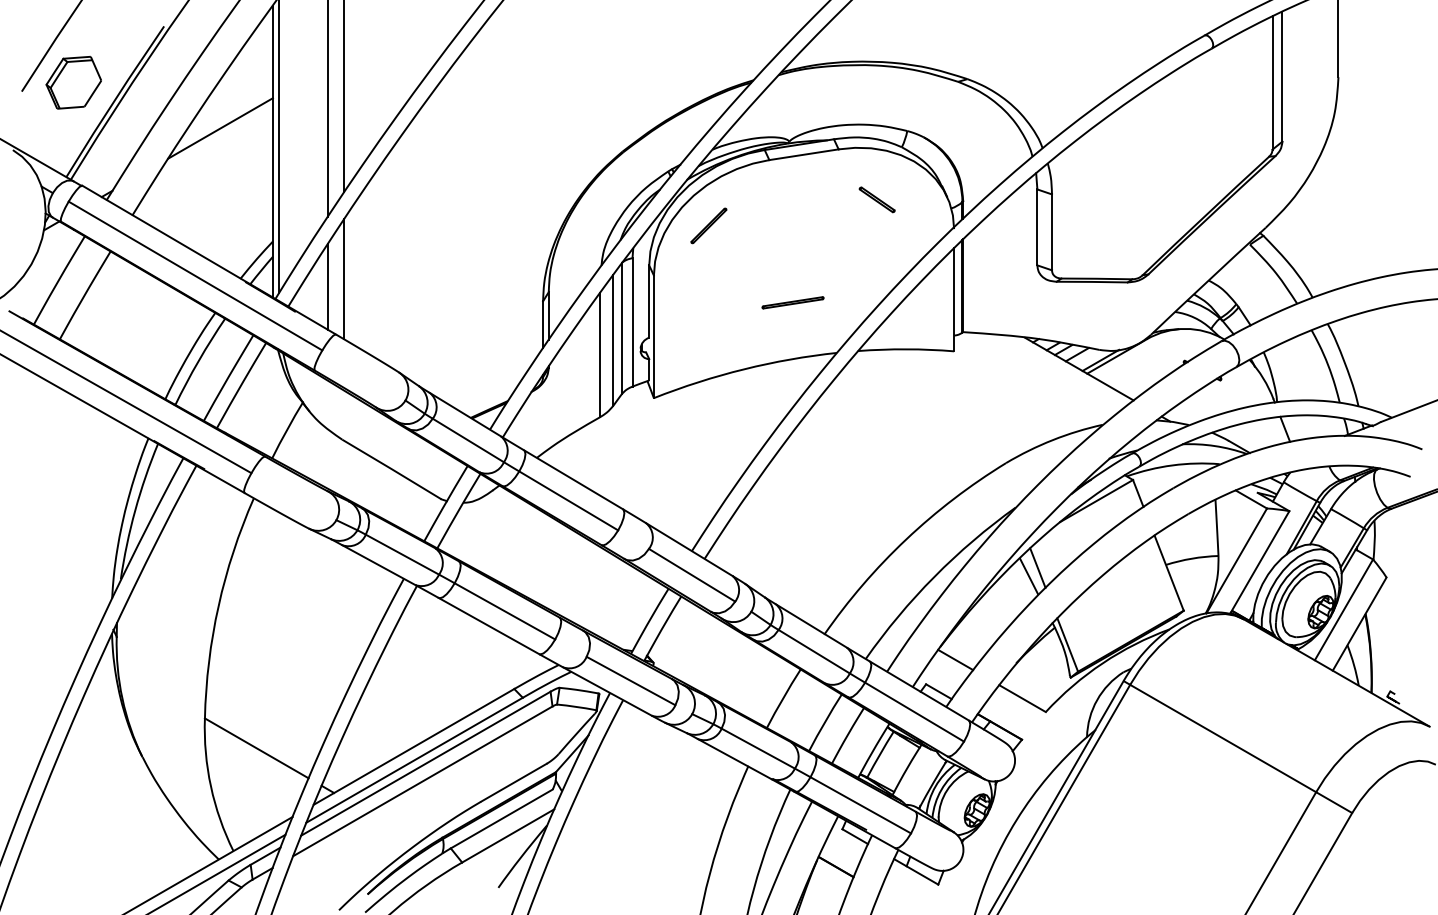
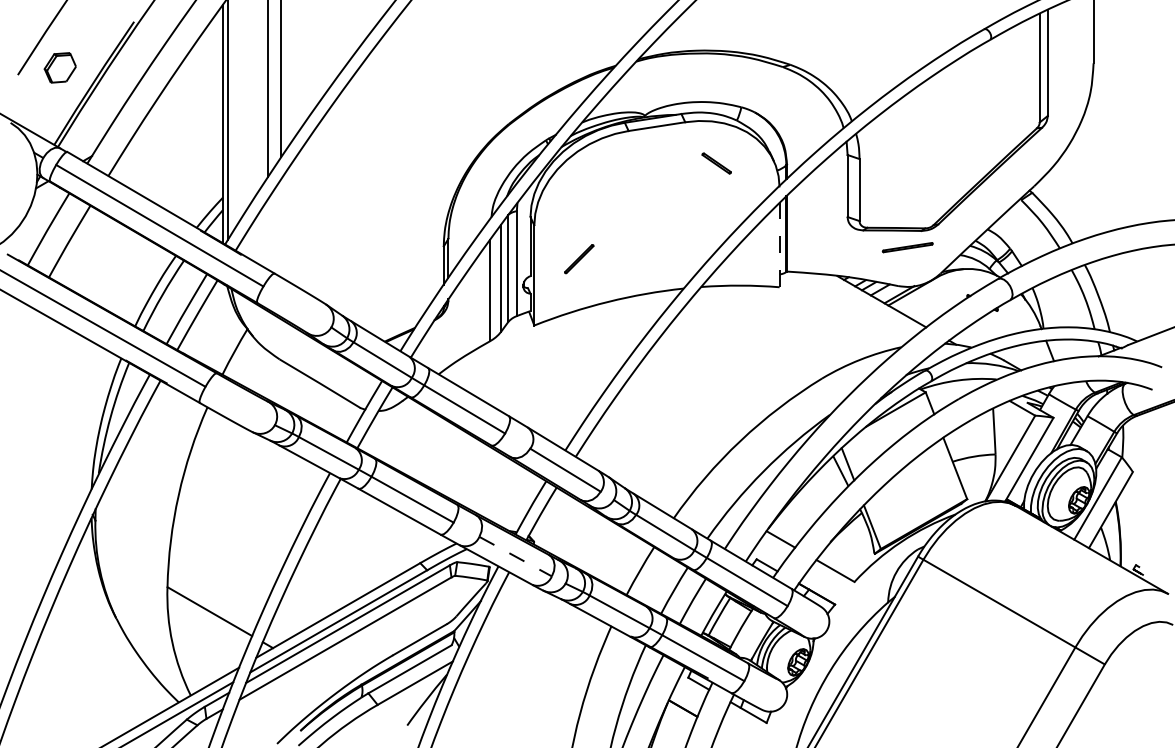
part: (73, 82) -> (60, 67), size x0.7
line: (220, 128) -> (180, 105), removed
line: (708, 225) -> (578, 258), moved
line: (344, 279) -> (281, 228), removed
line: (327, 286) -> (267, 234), removed
line: (954, 299) -> (779, 244), solid -> dashed
part: (792, 302) -> (907, 247), moved
line: (631, 681) -> (516, 557), solid -> dashed

